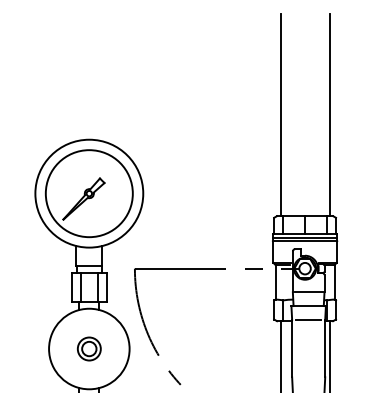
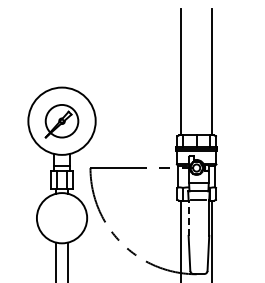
circle: (88, 194) -> (61, 121), size x0.6
line: (291, 347) -> (188, 217), solid -> dashed
part: (90, 349) -> (62, 218), removed

